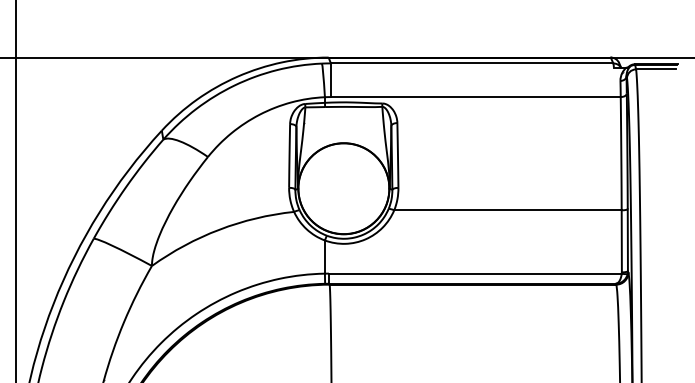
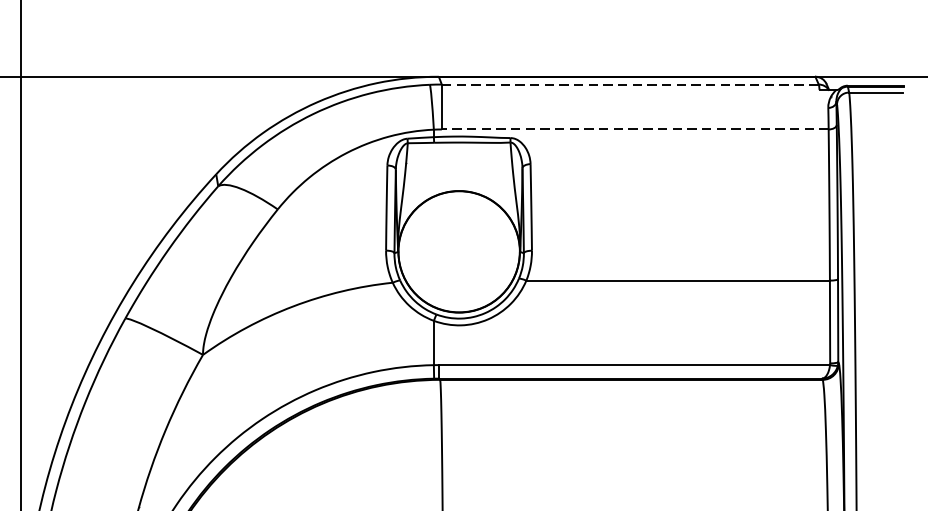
line: (472, 63) -> (630, 84), solid -> dashed
line: (475, 97) -> (634, 130), solid -> dashed

